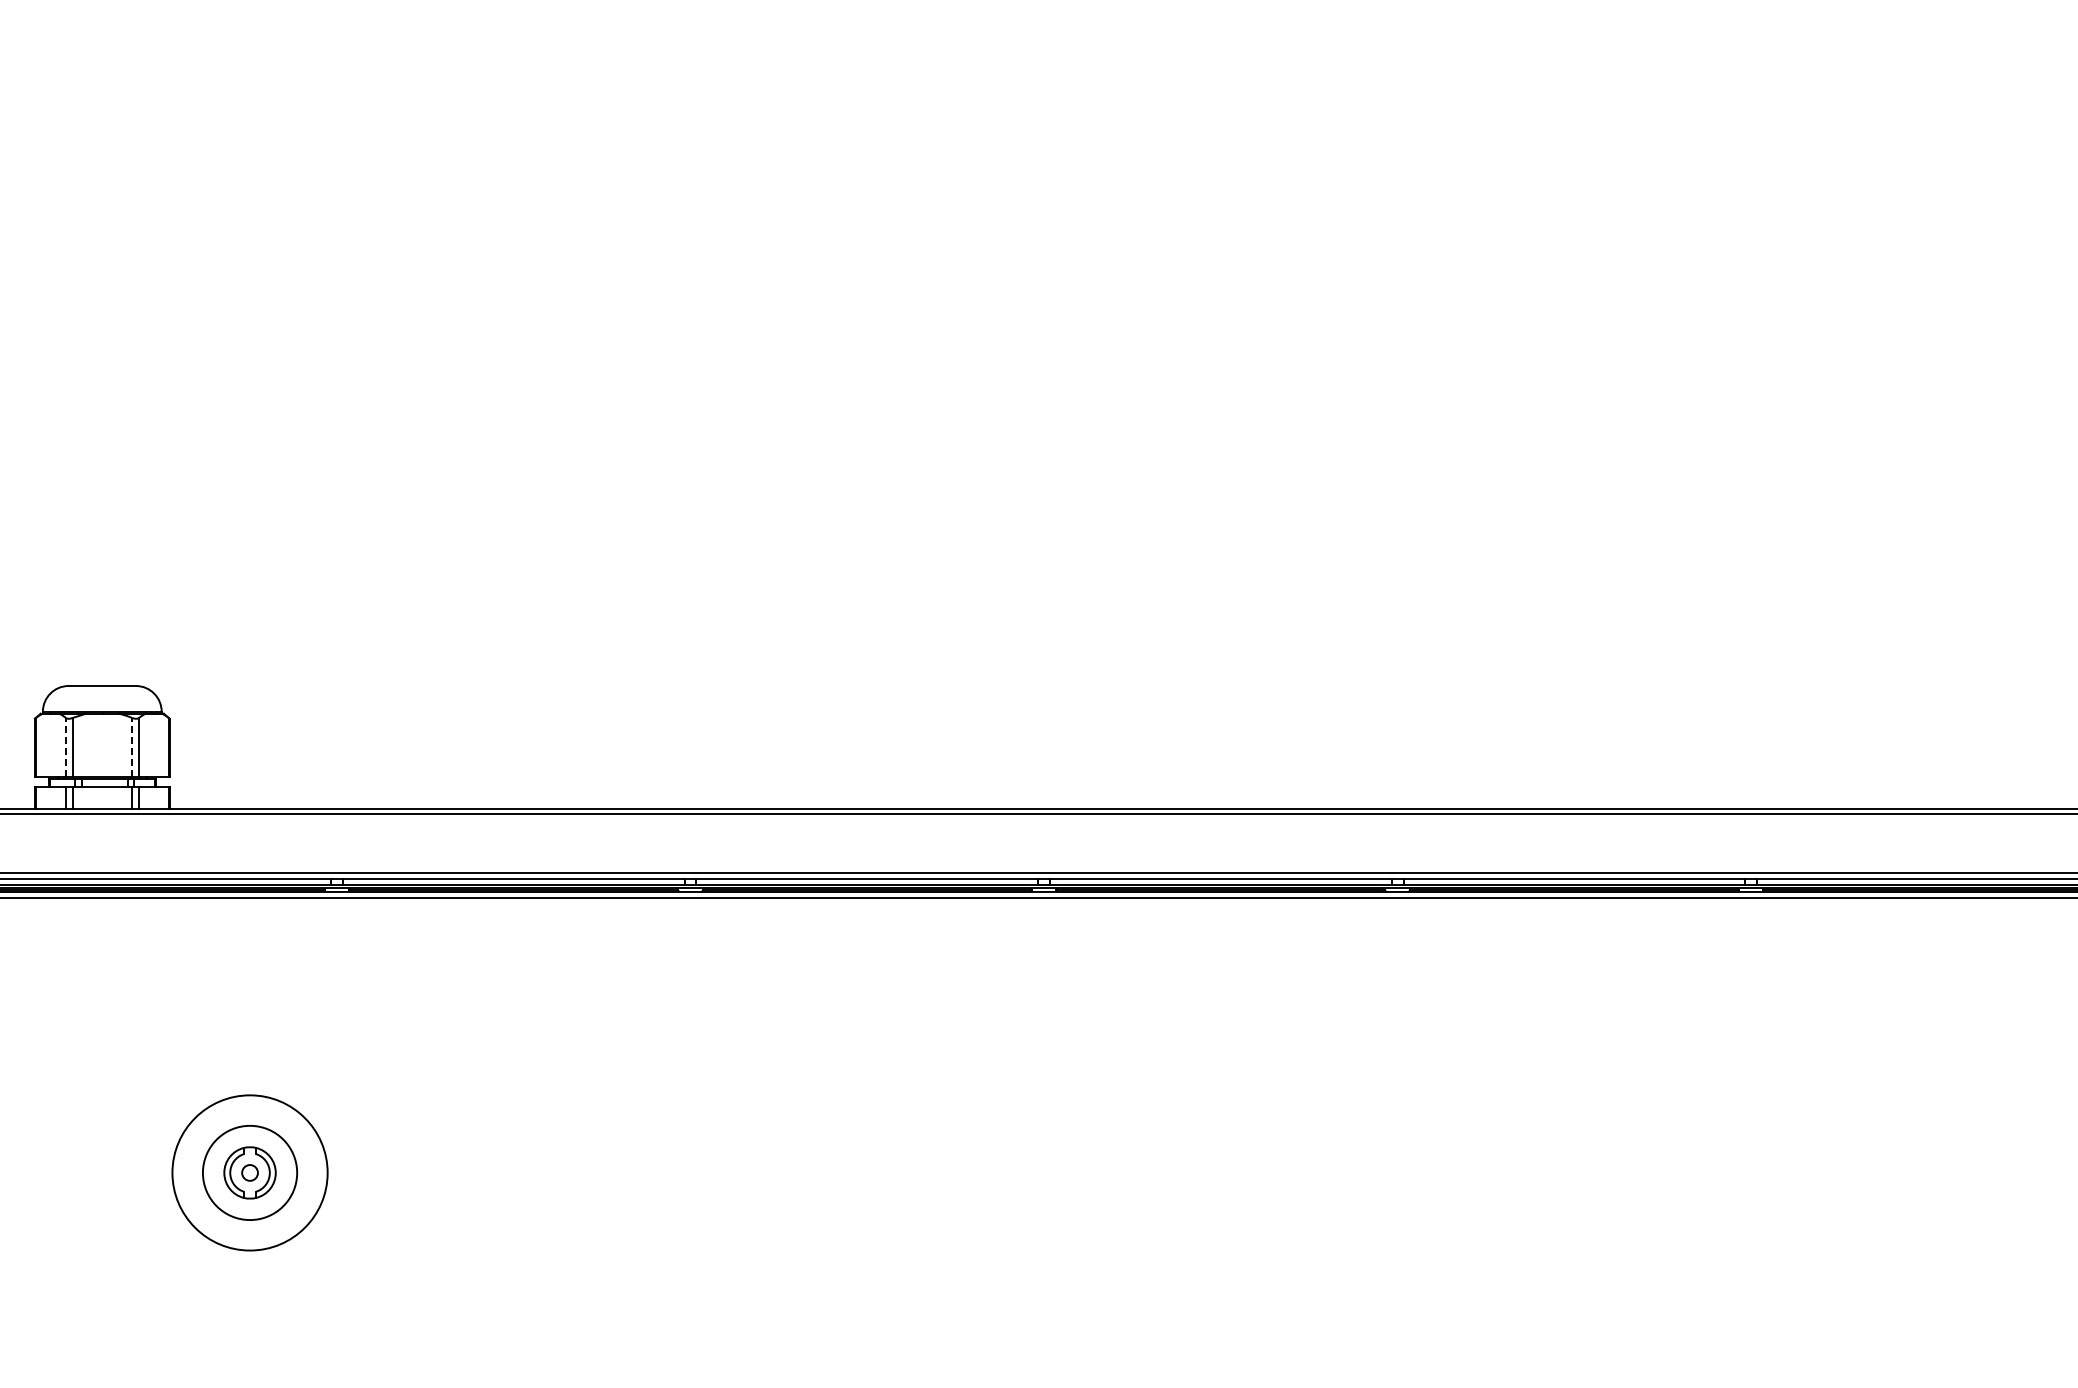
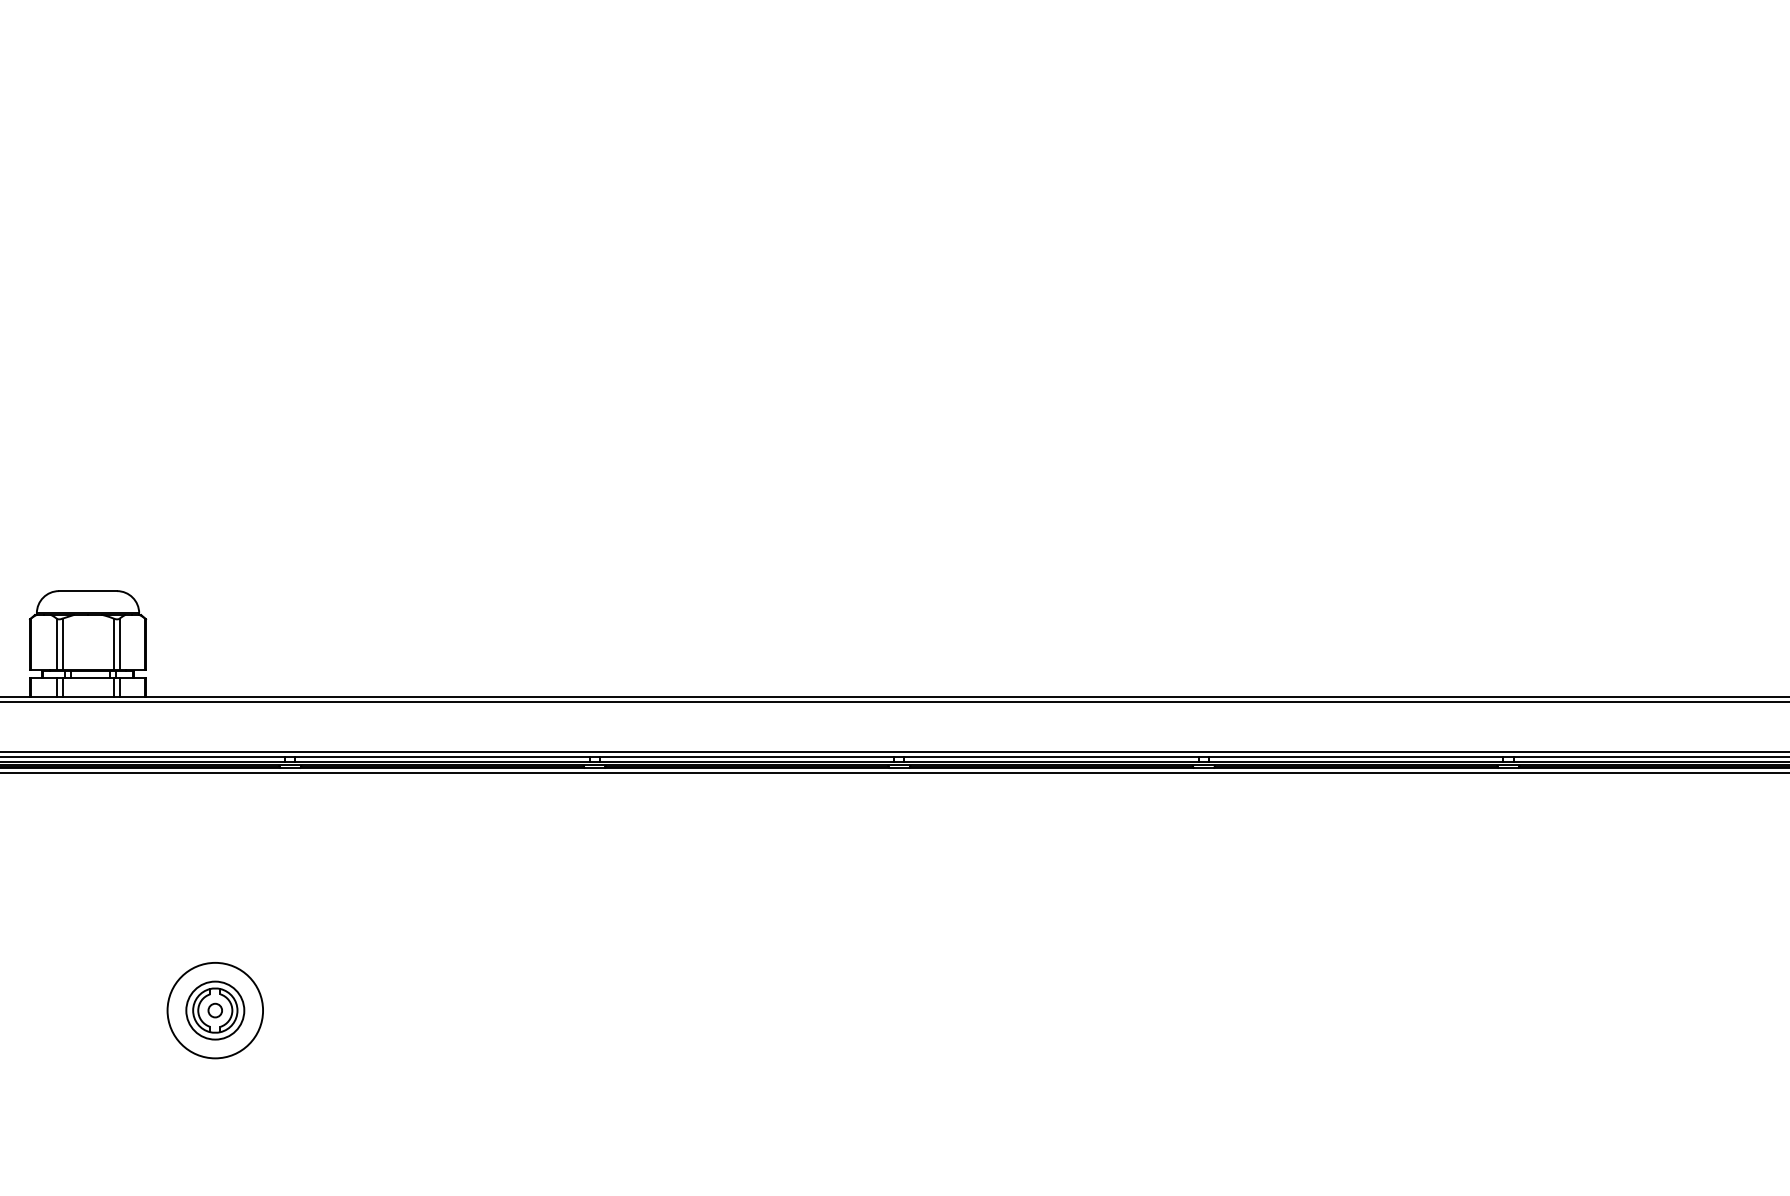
line: (65, 747) -> (56, 644), dashed -> solid
line: (132, 747) -> (114, 644), dashed -> solid
circle: (249, 1172) -> (214, 1010), size x0.71
circle: (249, 1172) -> (214, 1010), size x0.71

